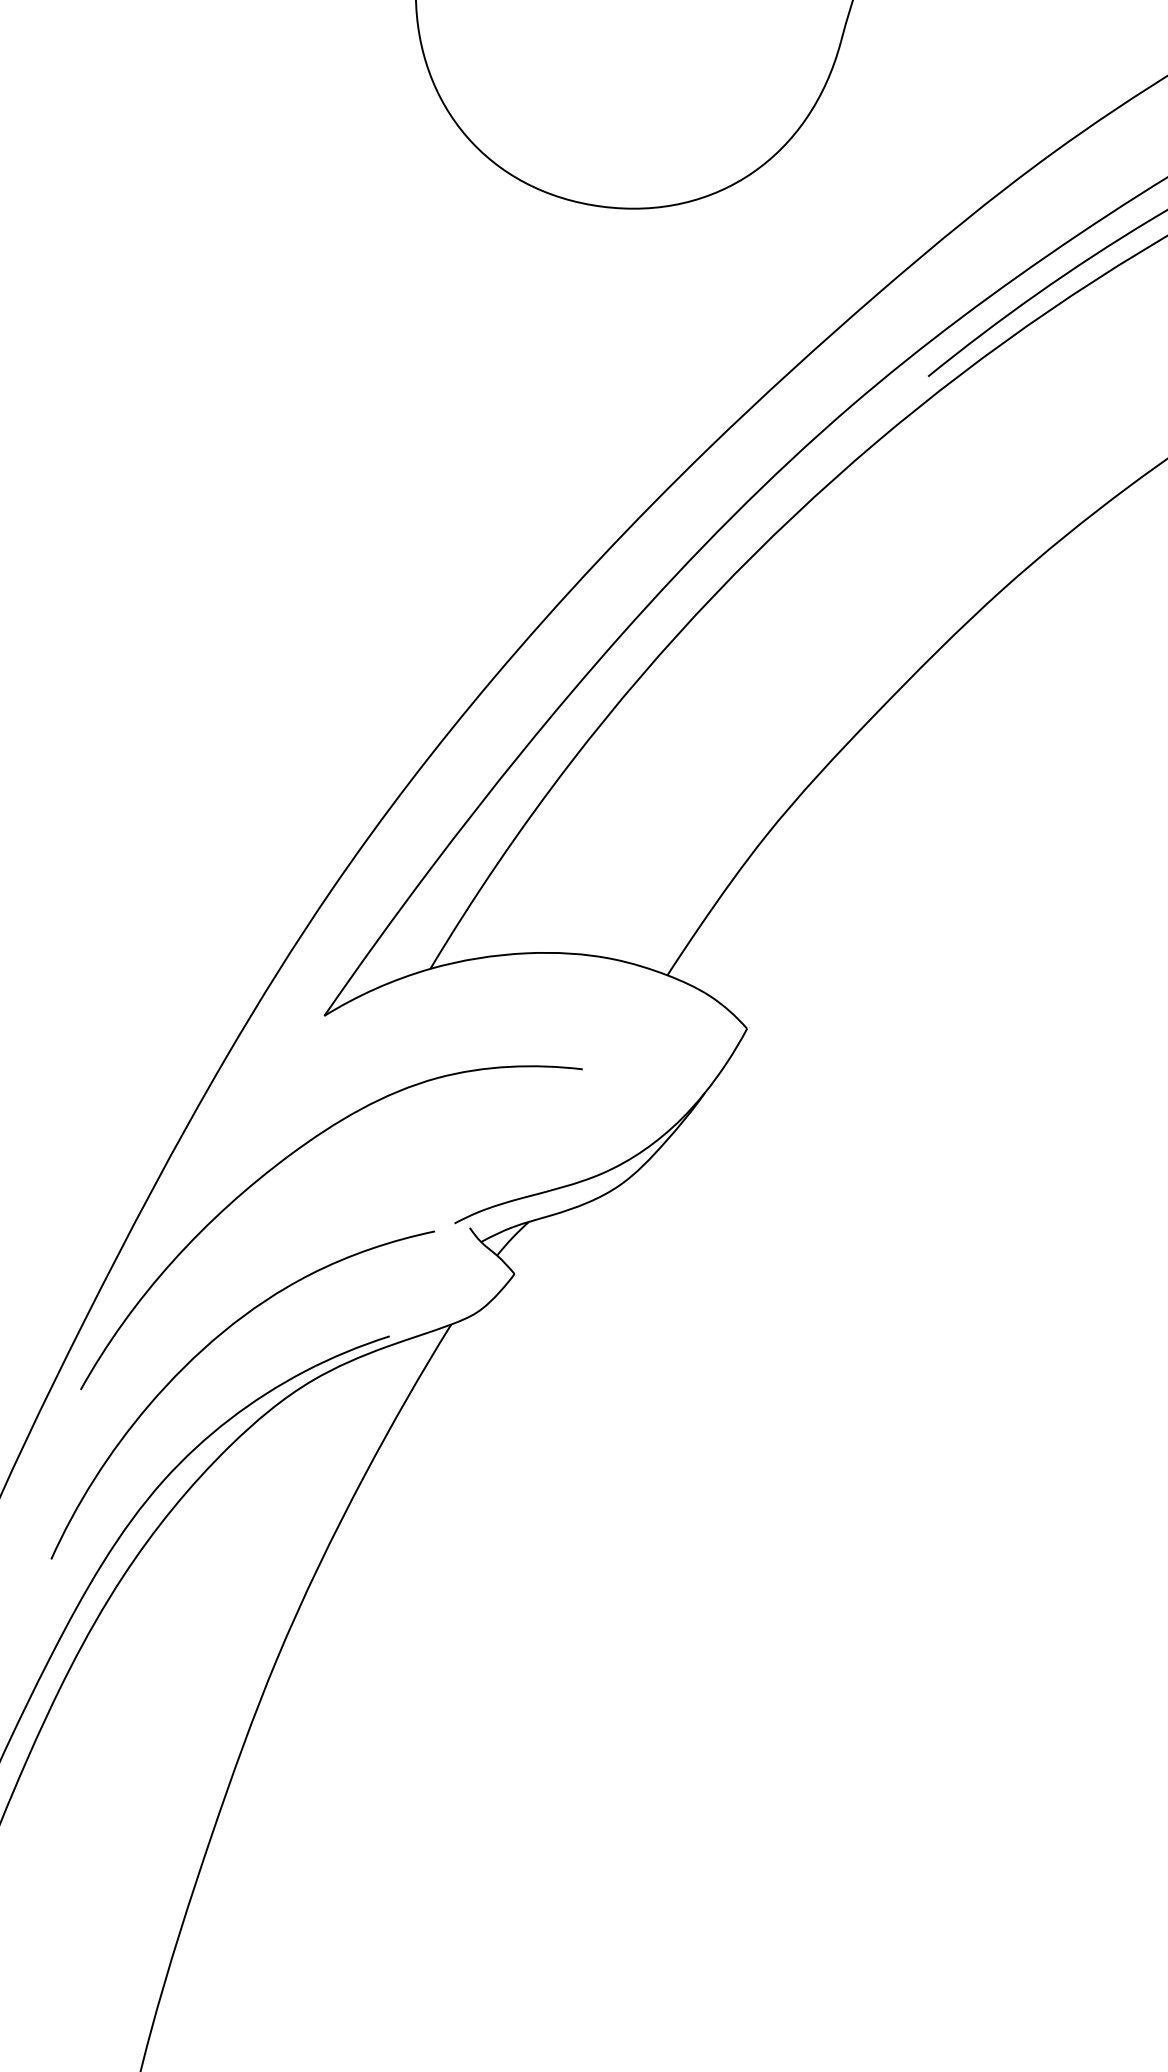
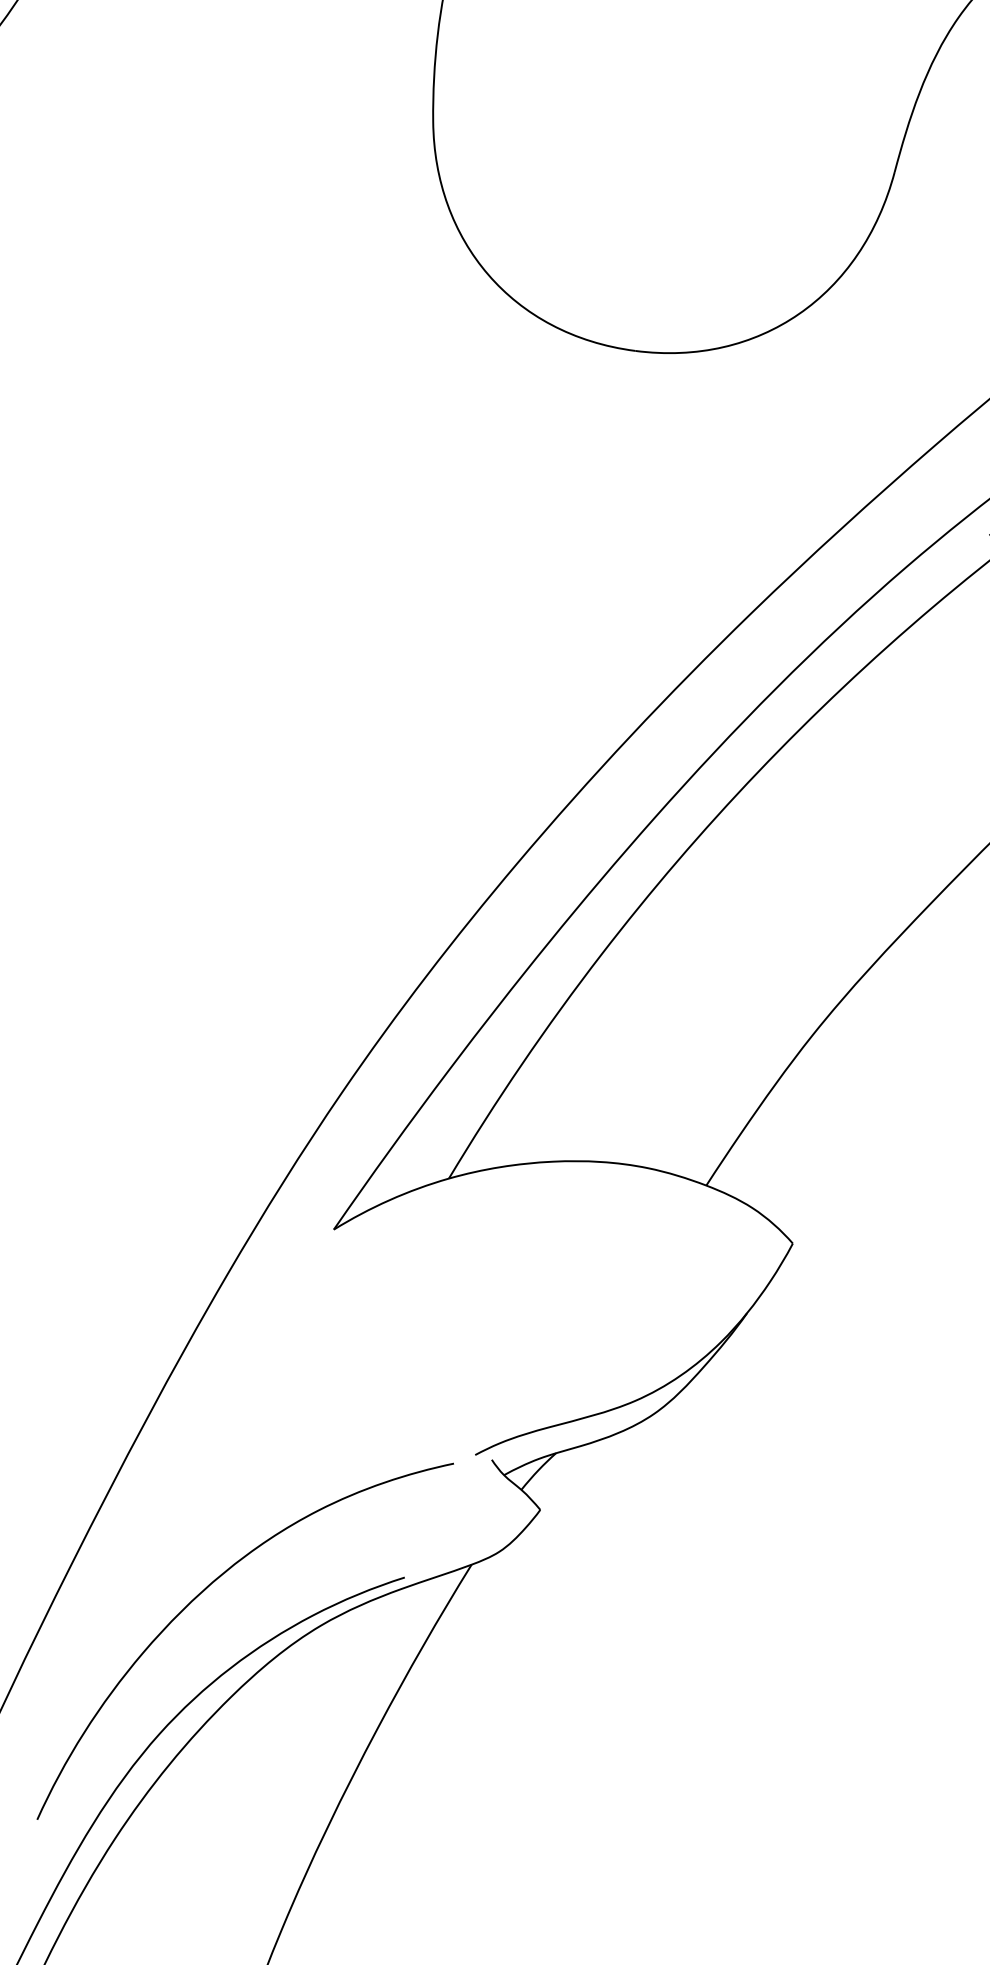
curve: (283, 1161) -> (289, 1387), removed

